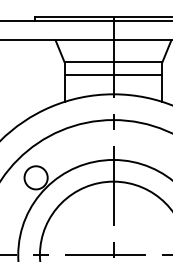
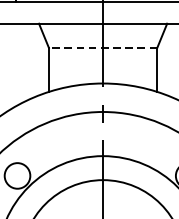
line: (113, 62) -> (103, 48), solid -> dashed
line: (113, 75) -> (103, 62), removed

